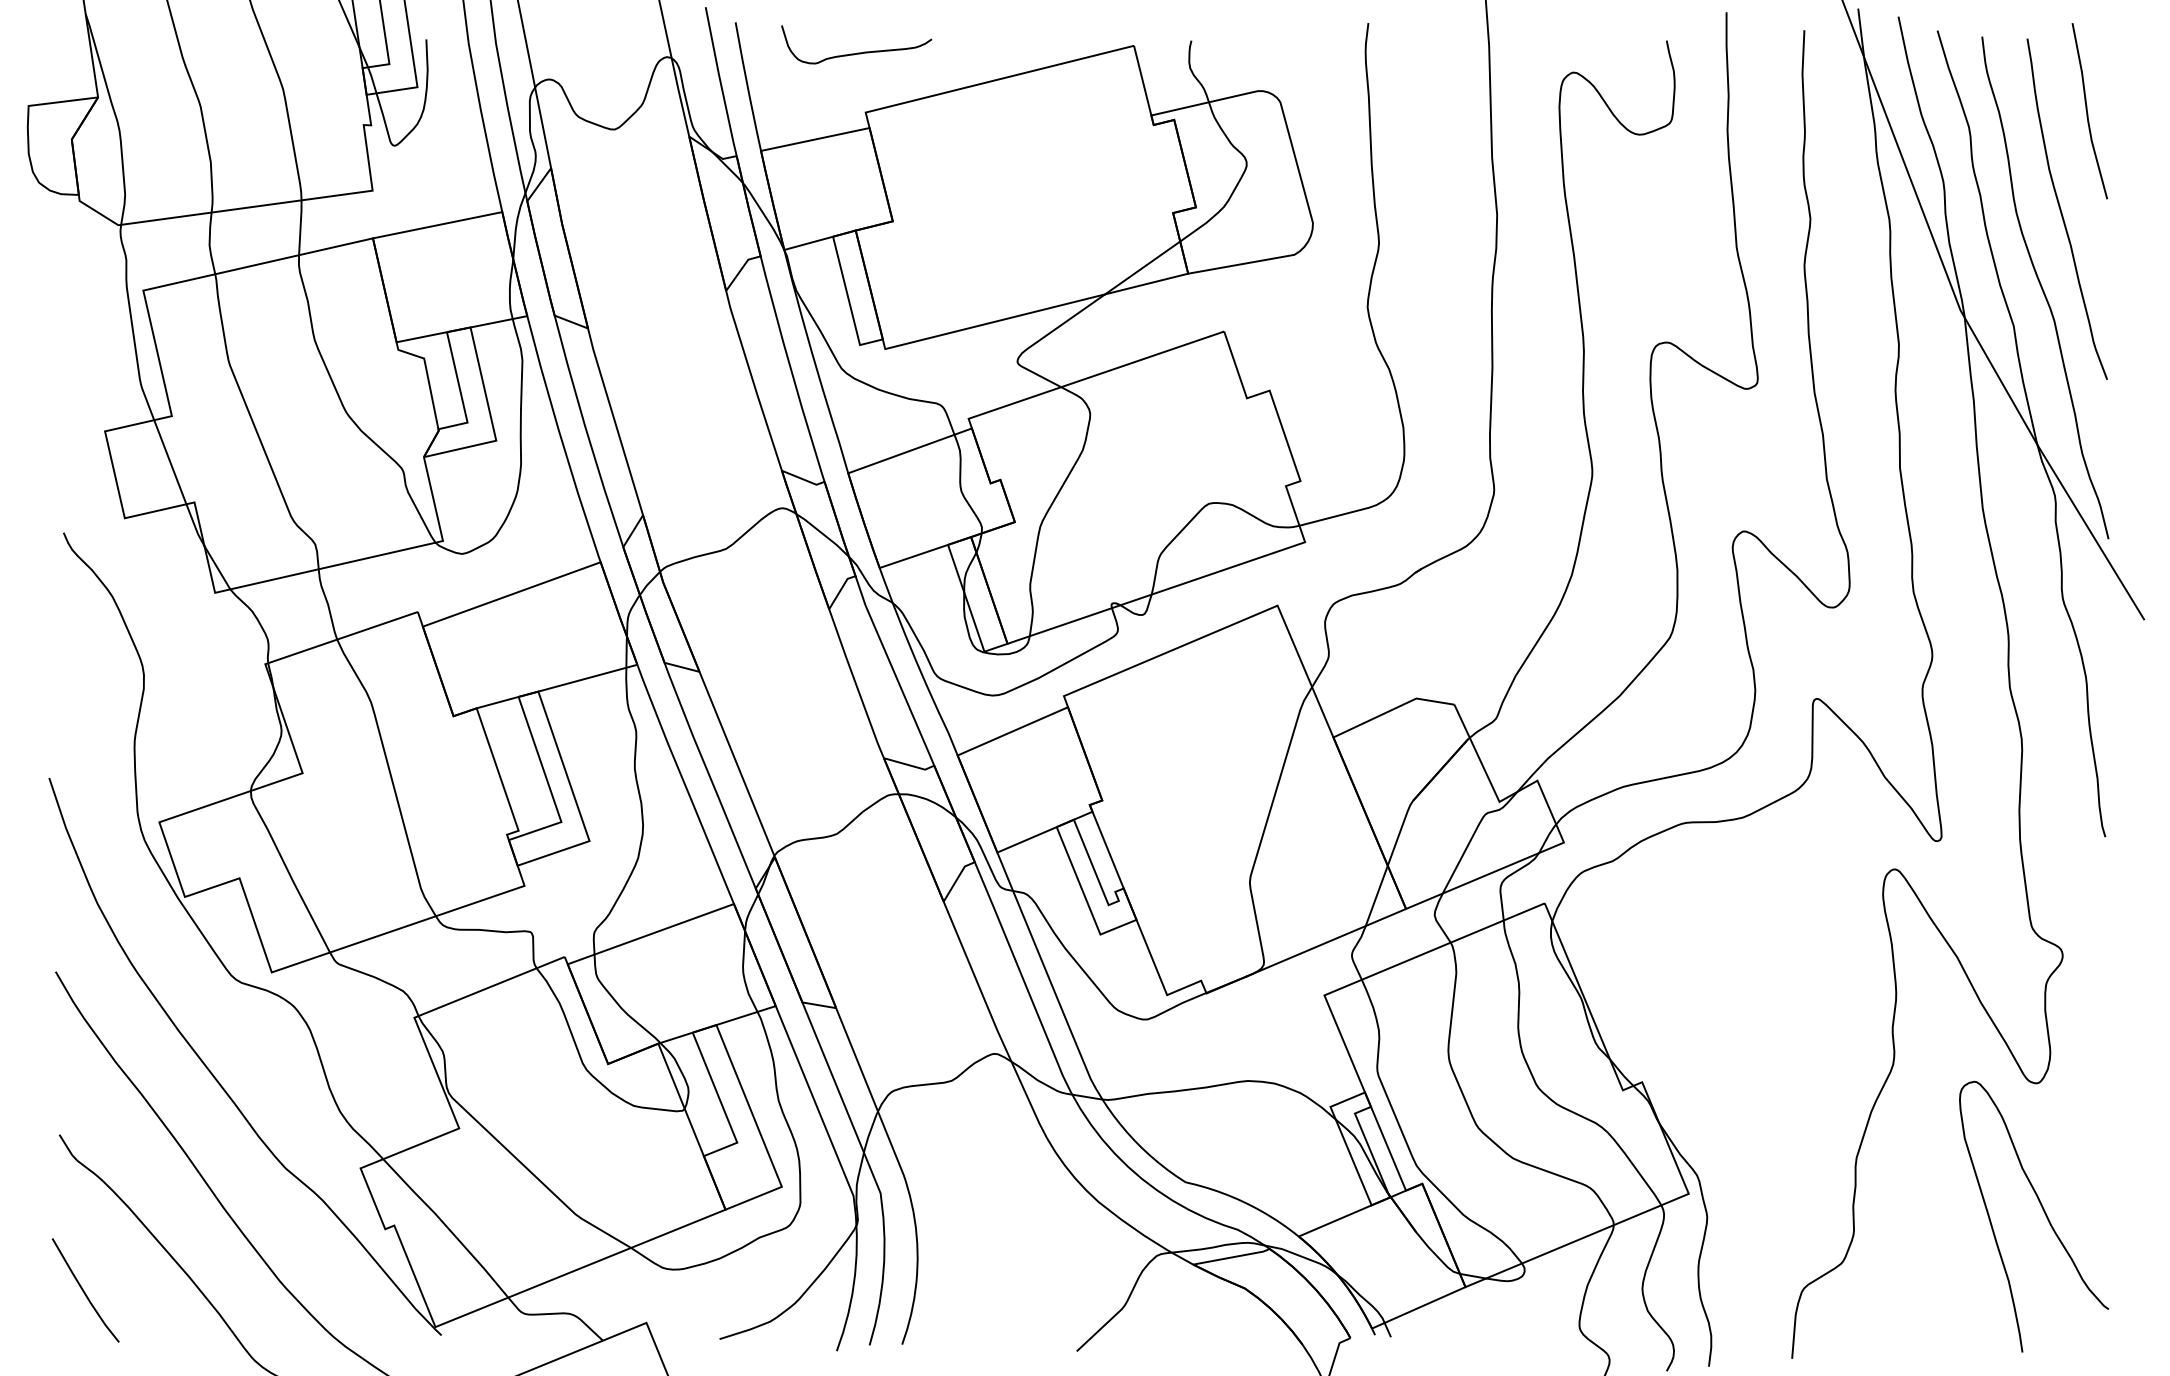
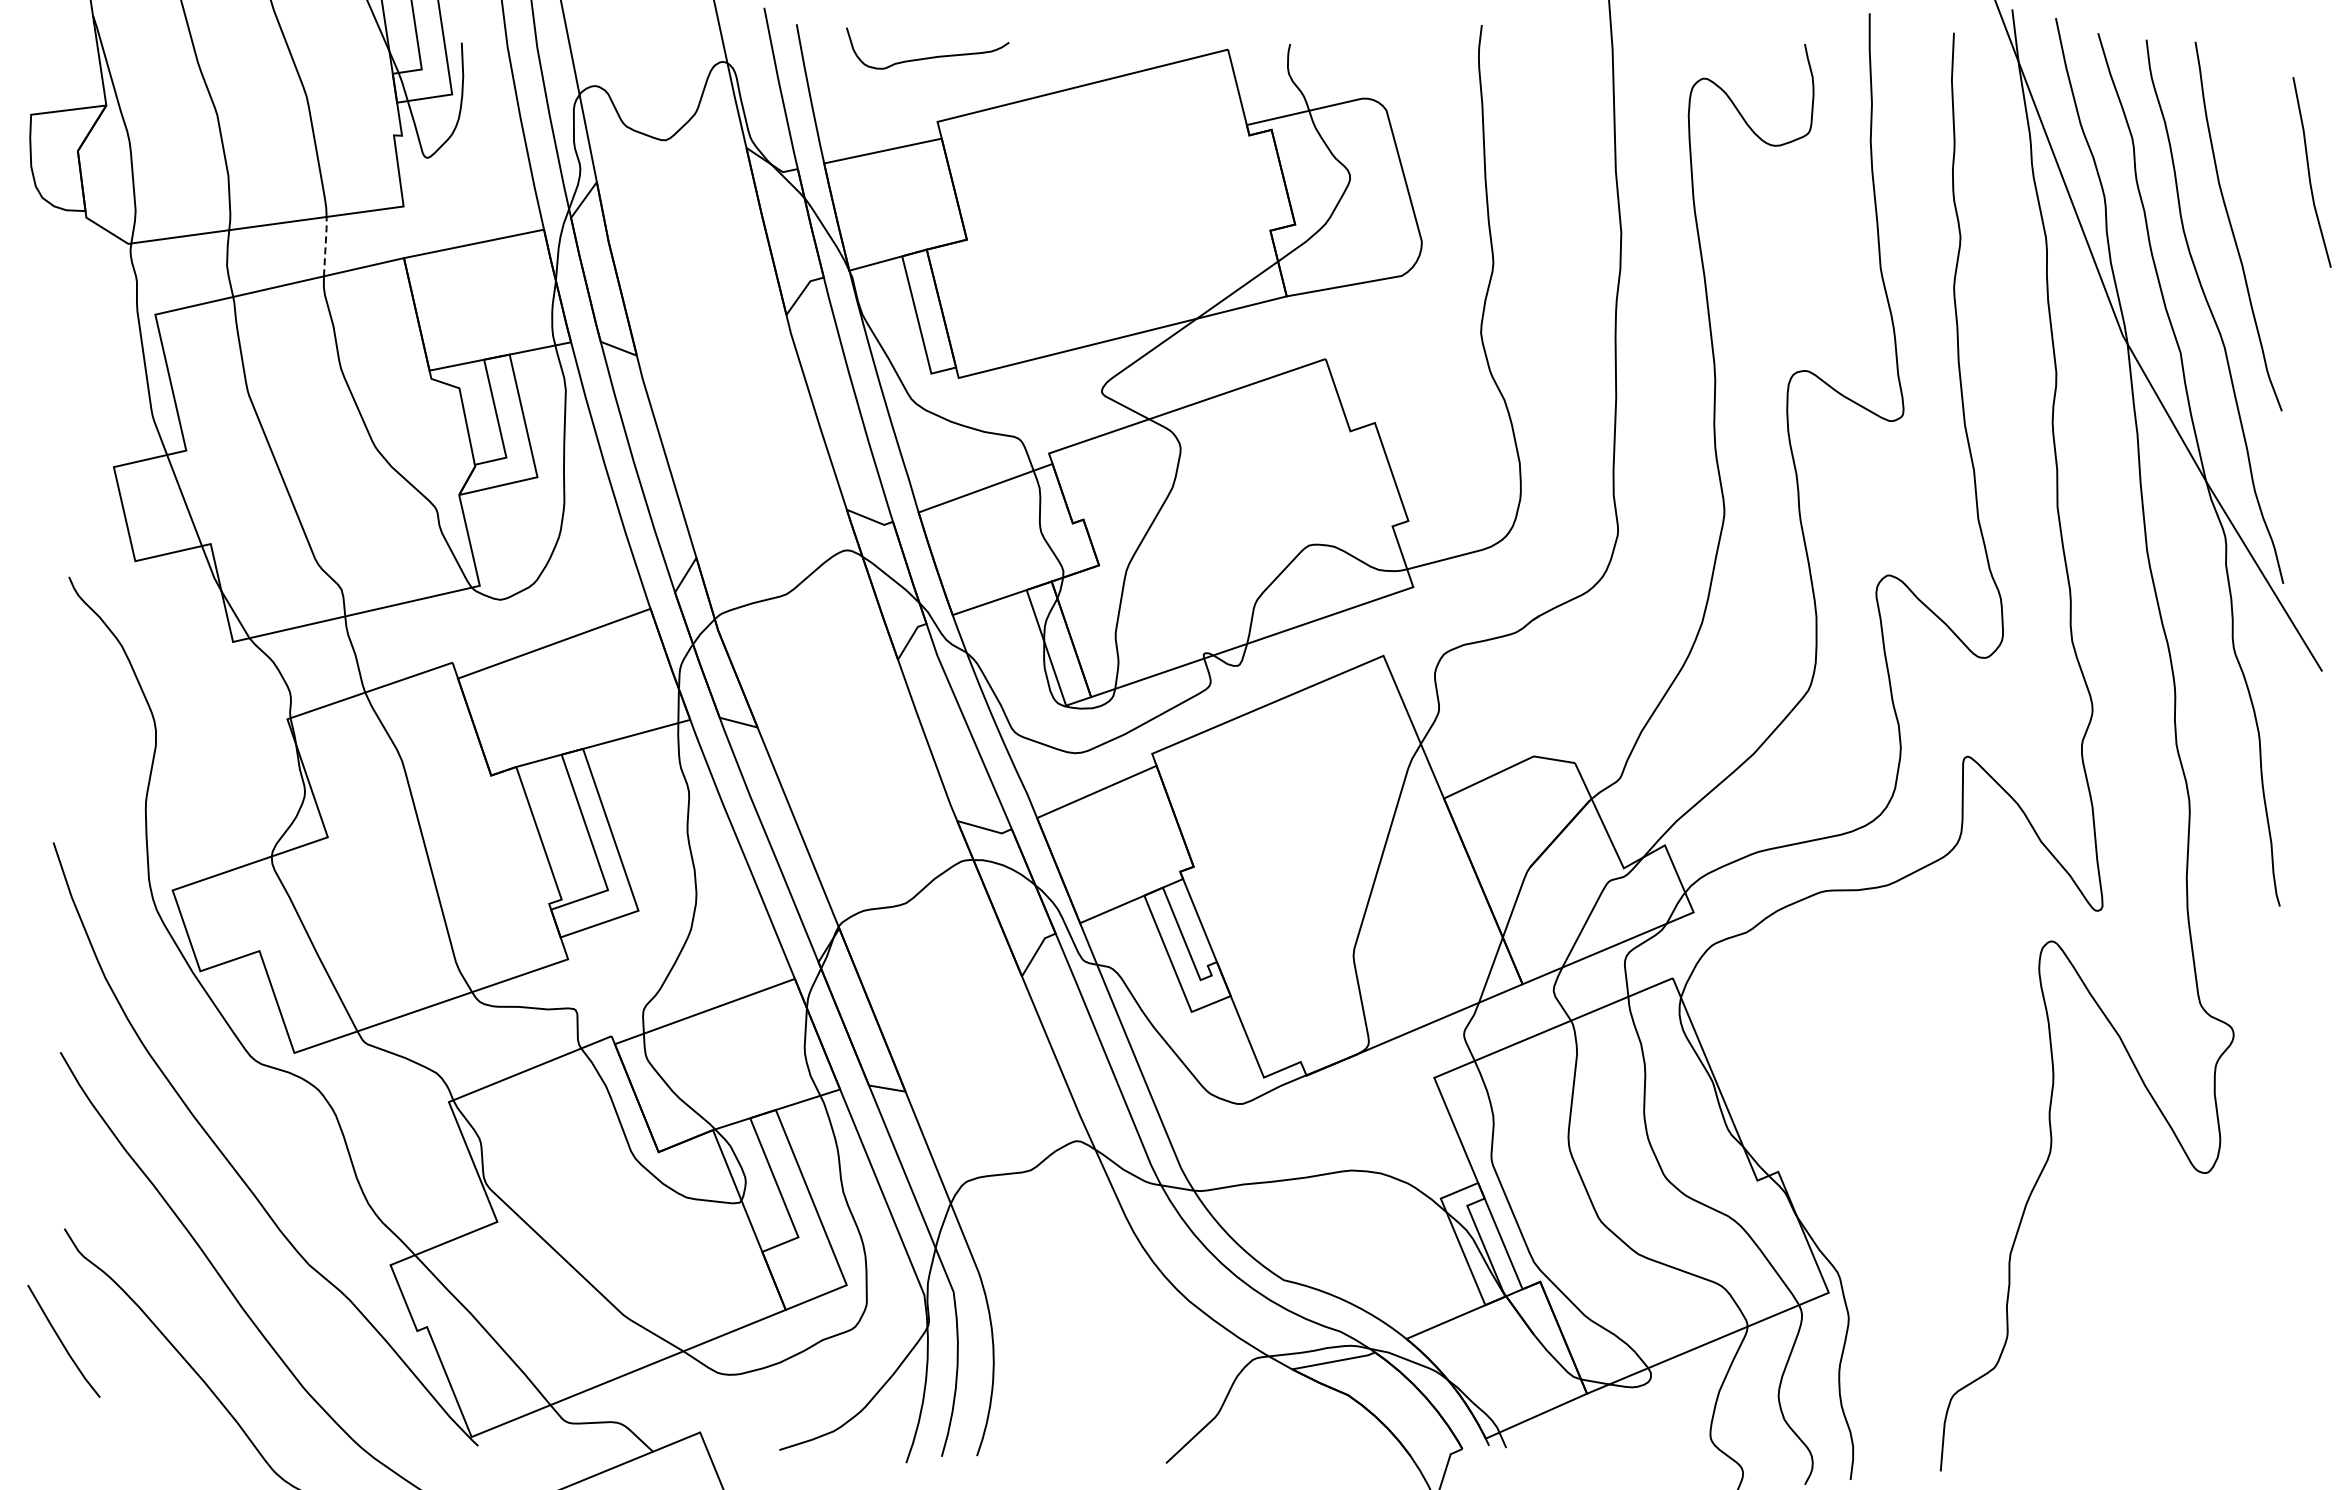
line: (2087, 111) -> (2309, 172), moved
line: (300, 226) -> (325, 245), solid -> dashed
curve: (2043, 1211) -> (2212, 1311), removed
line: (84, 1290) -> (62, 1341), moved

